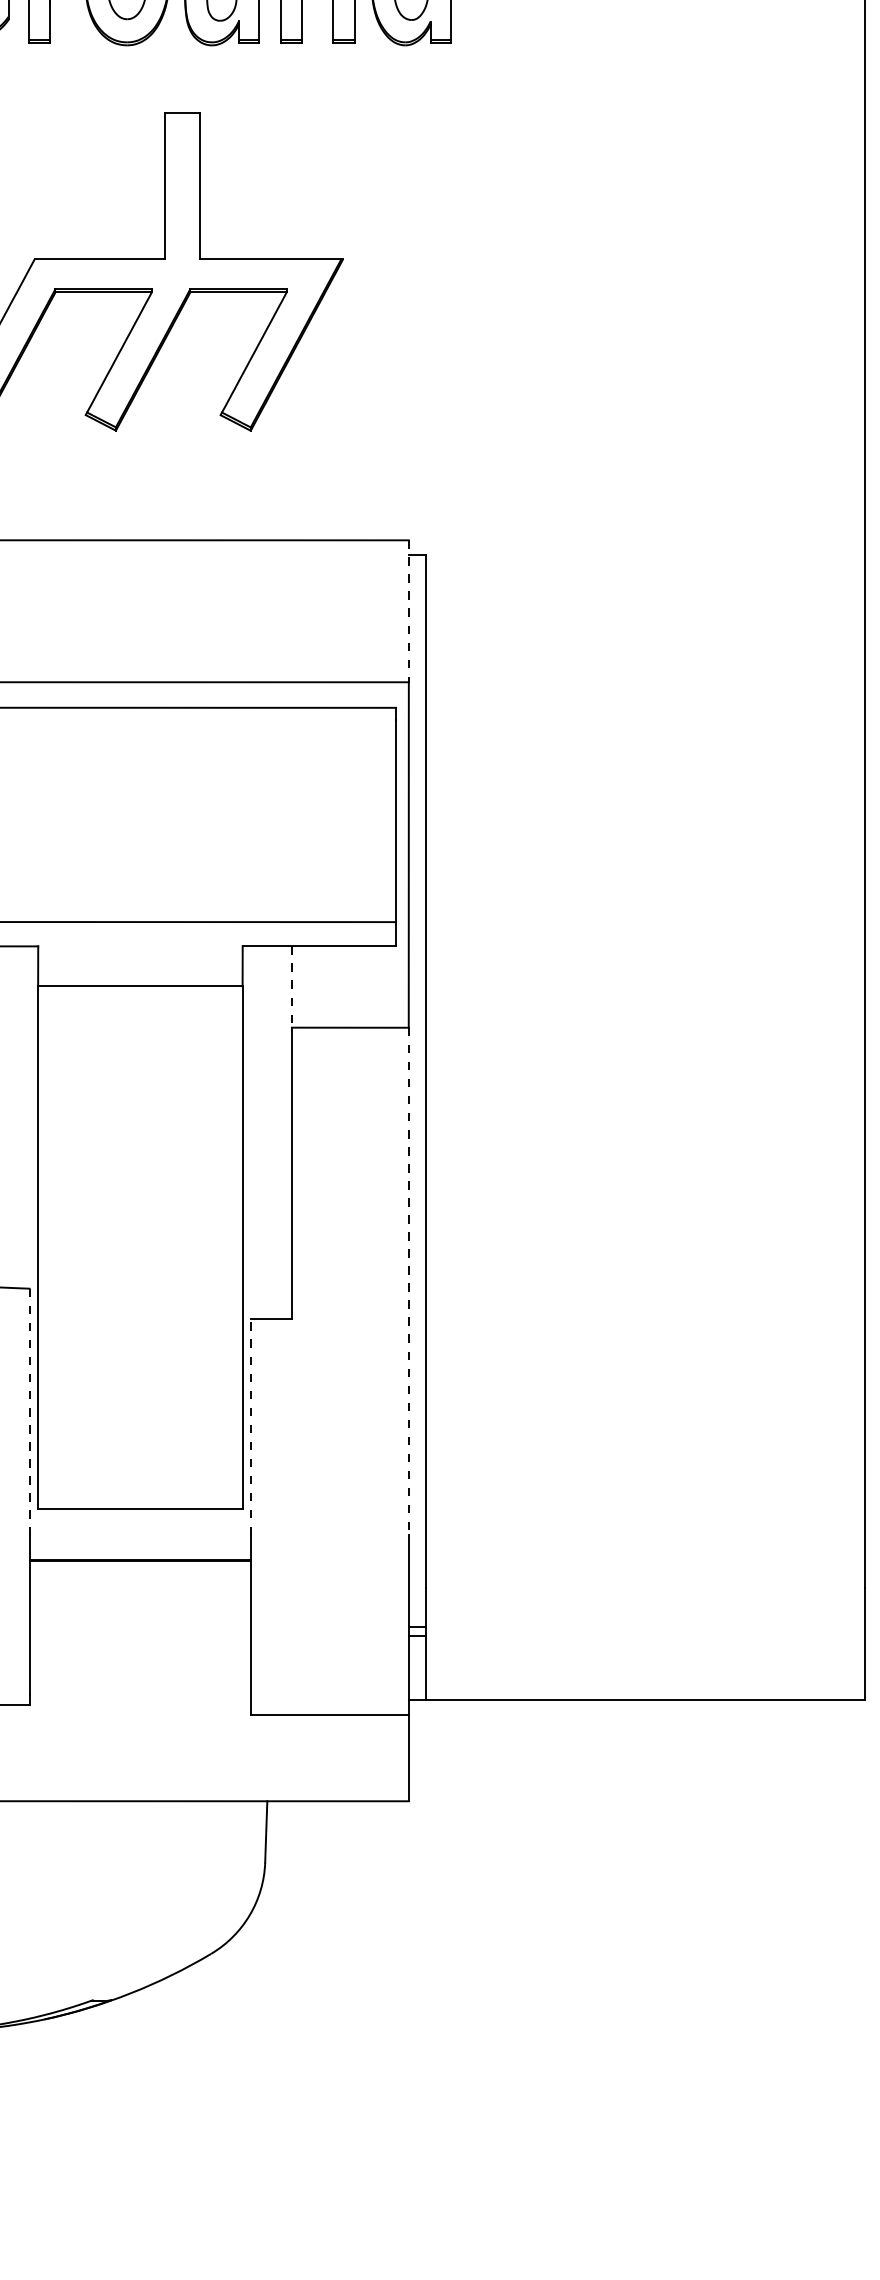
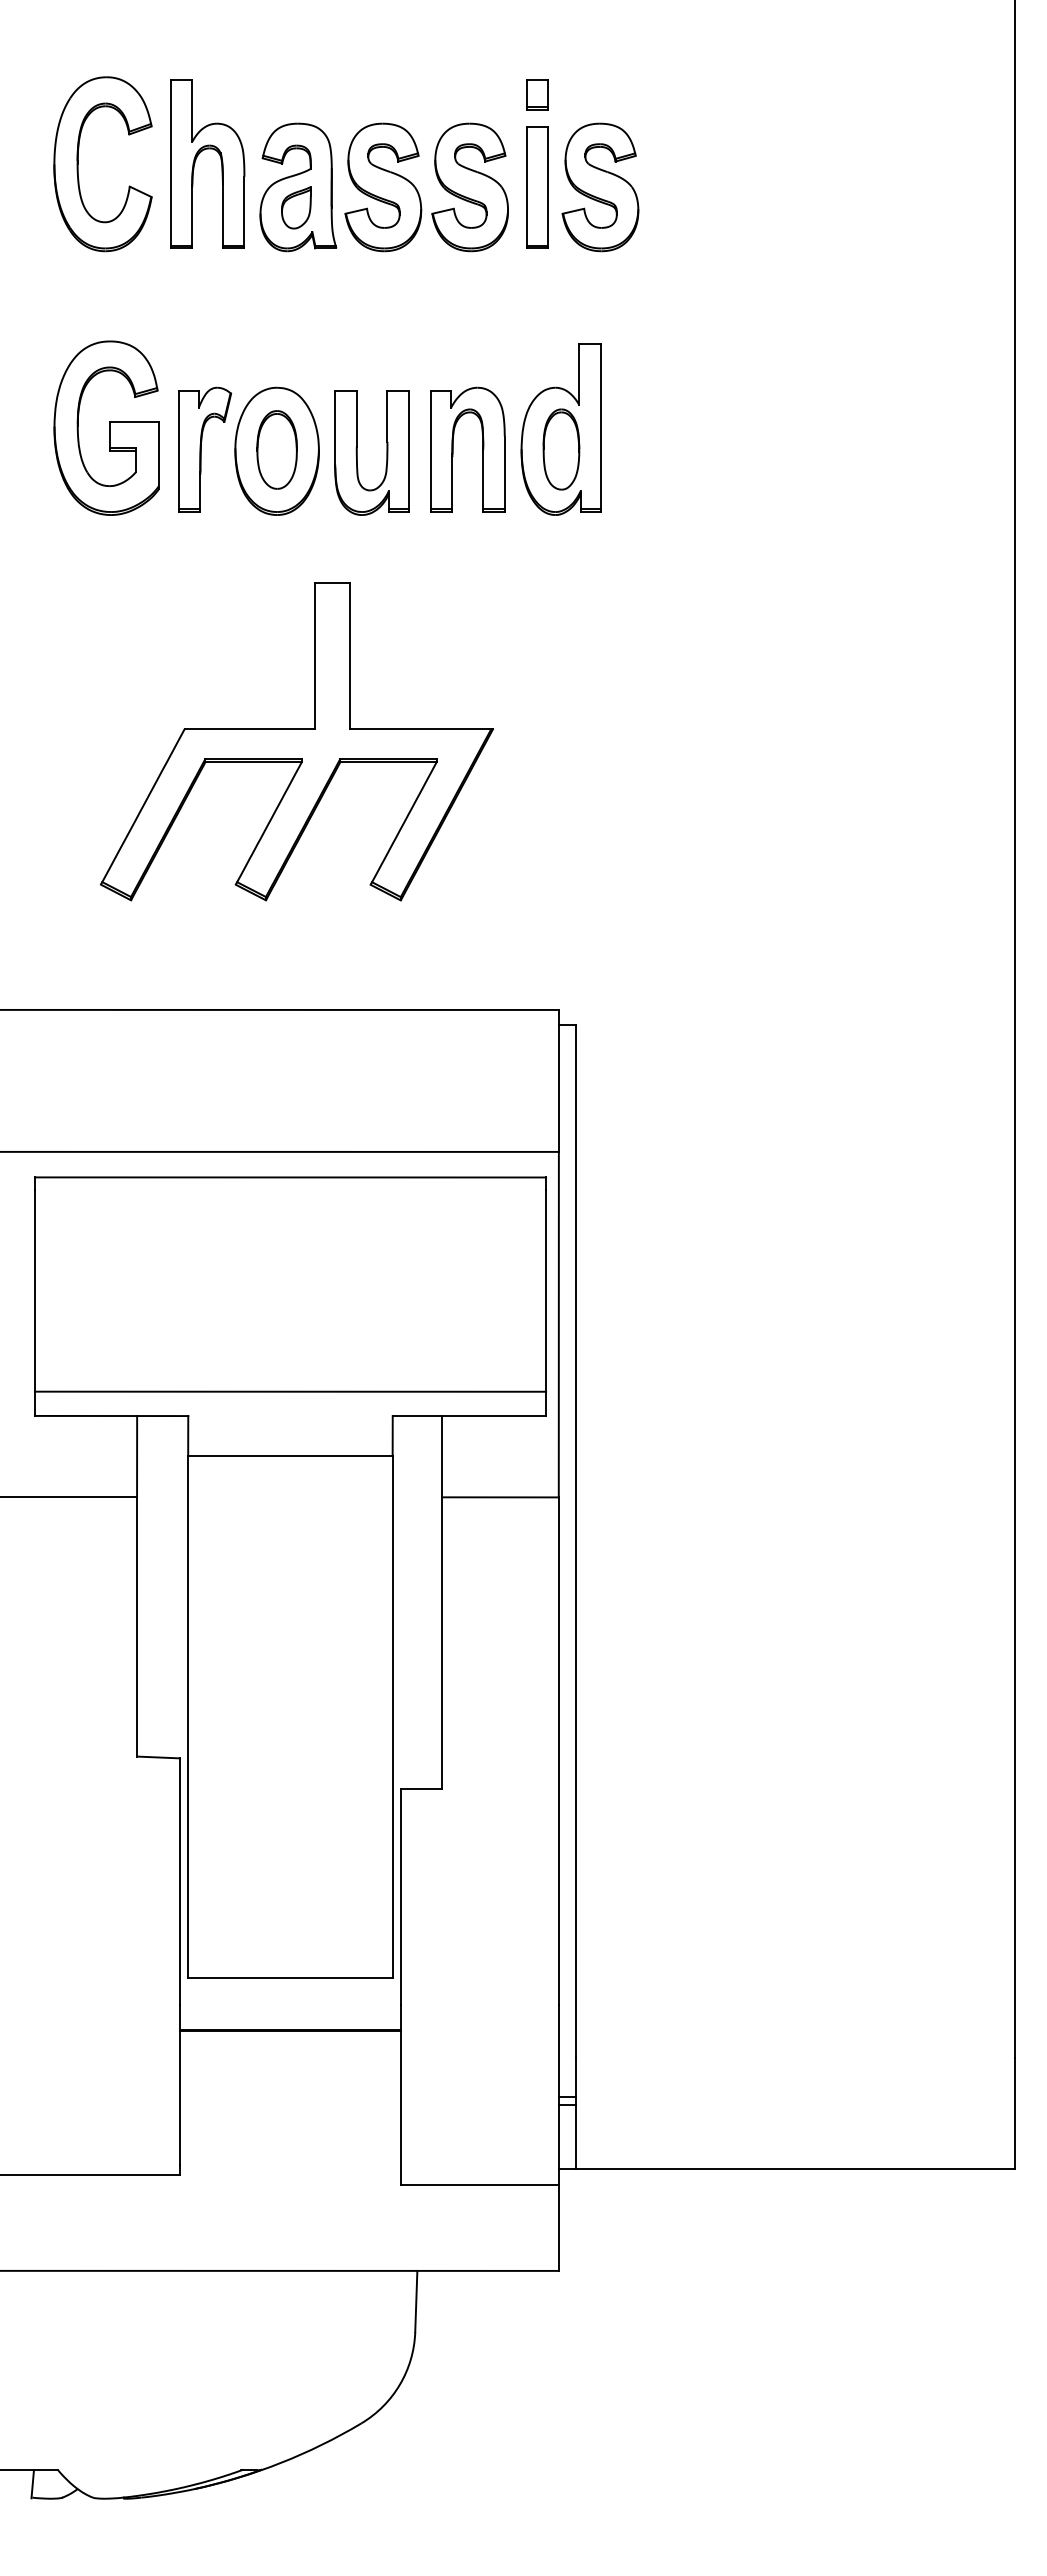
line: (408, 610) -> (558, 1080), dashed -> solid
line: (292, 986) -> (442, 1456), dashed -> solid
line: (408, 1281) -> (558, 1751), dashed -> solid
line: (29, 1412) -> (179, 1882), dashed -> solid
line: (251, 1426) -> (401, 1896), dashed -> solid

